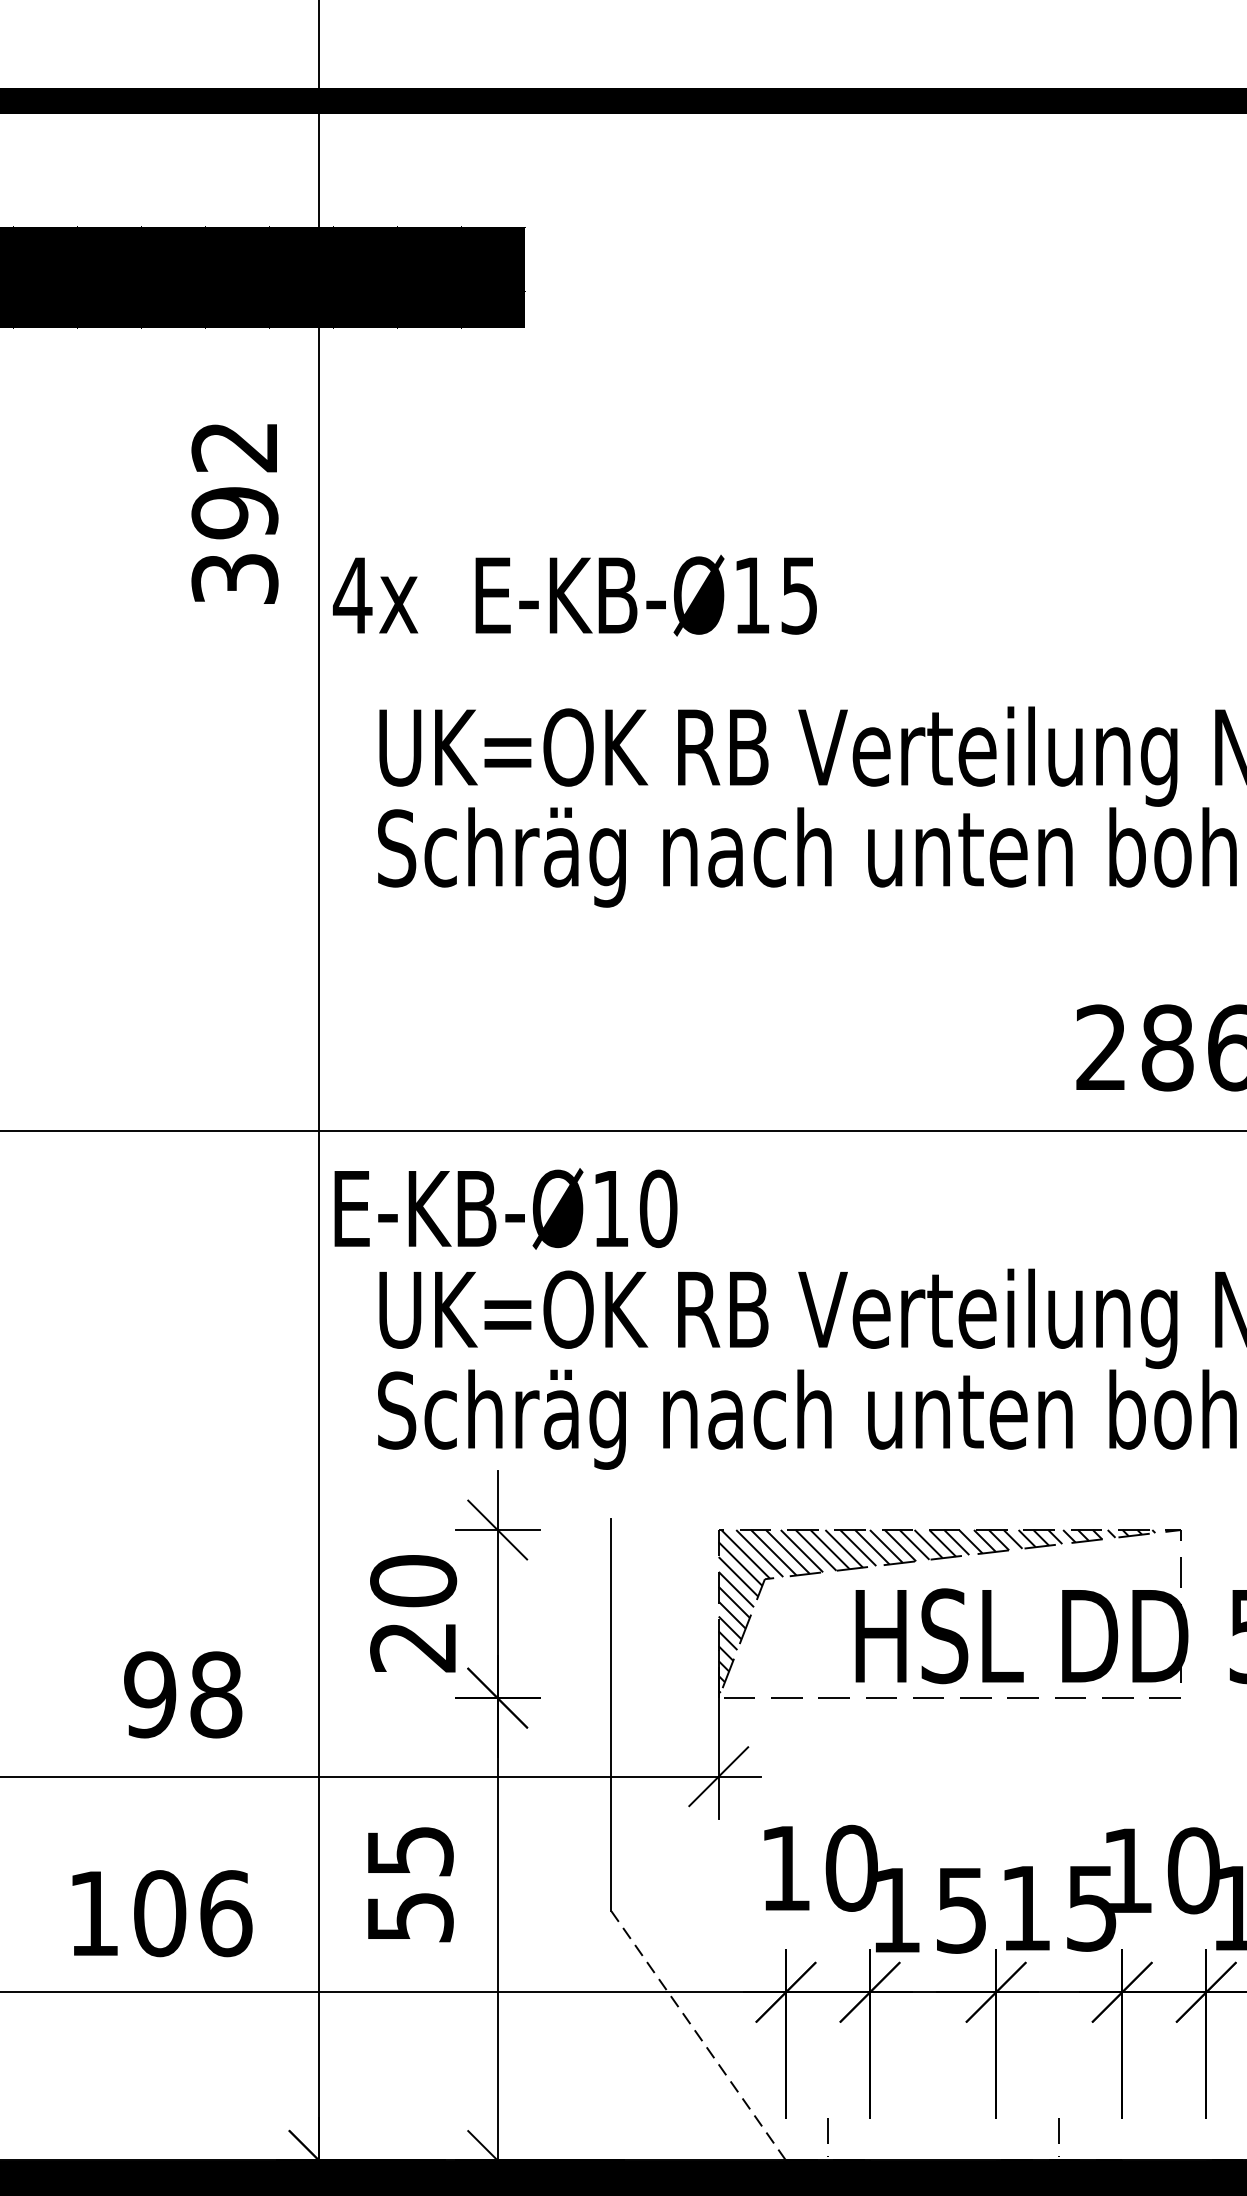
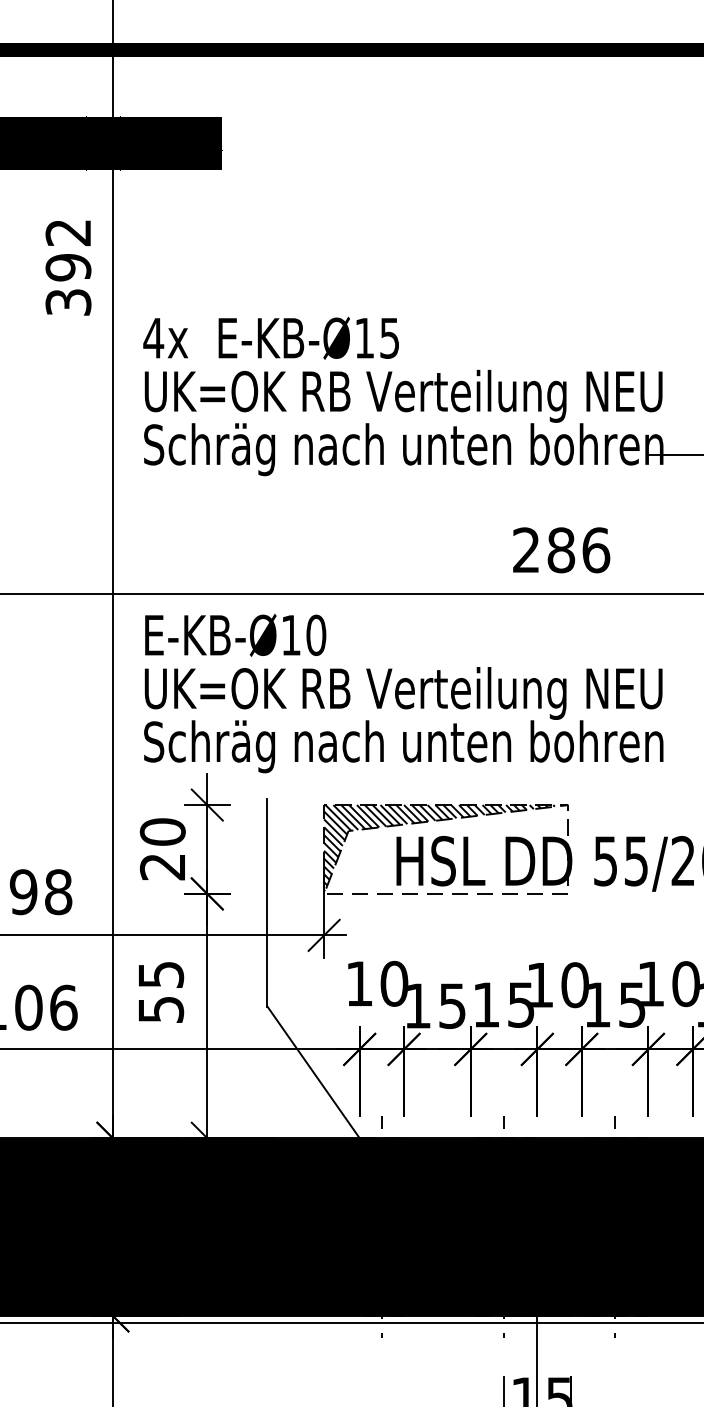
text: (573, 594) -> (270, 337), moved
text: (505, 1209) -> (235, 635), moved
line: (698, 2034) -> (313, 1071), dashed -> solid

